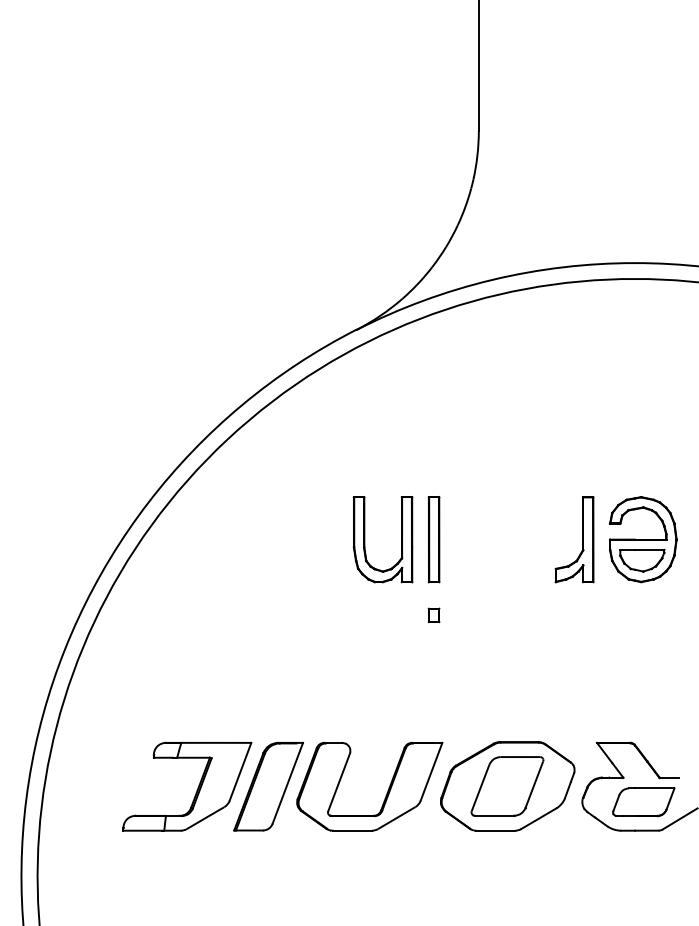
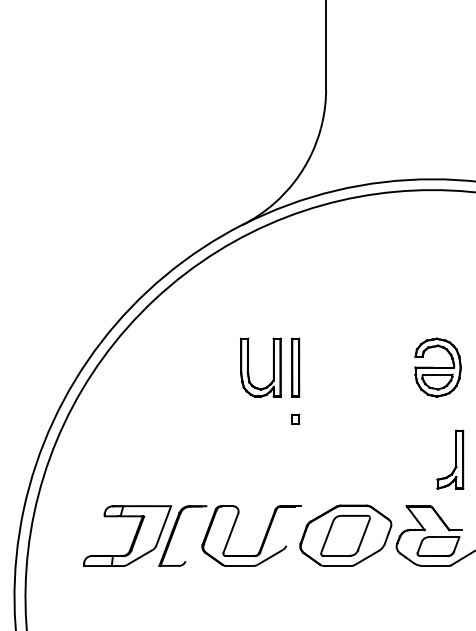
part: (574, 539) -> (450, 459), moved
line: (430, 771) -> (293, 525), removed
line: (287, 782) -> (195, 533), removed

